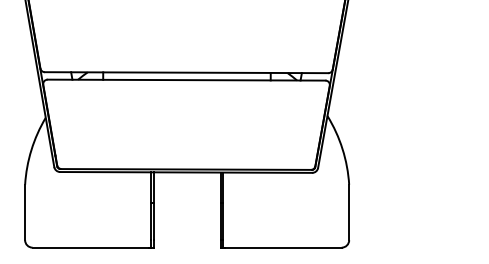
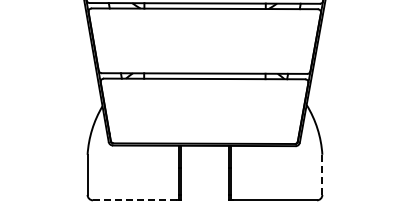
line: (349, 213) -> (322, 175), solid -> dashed
line: (89, 247) -> (134, 200), solid -> dashed

